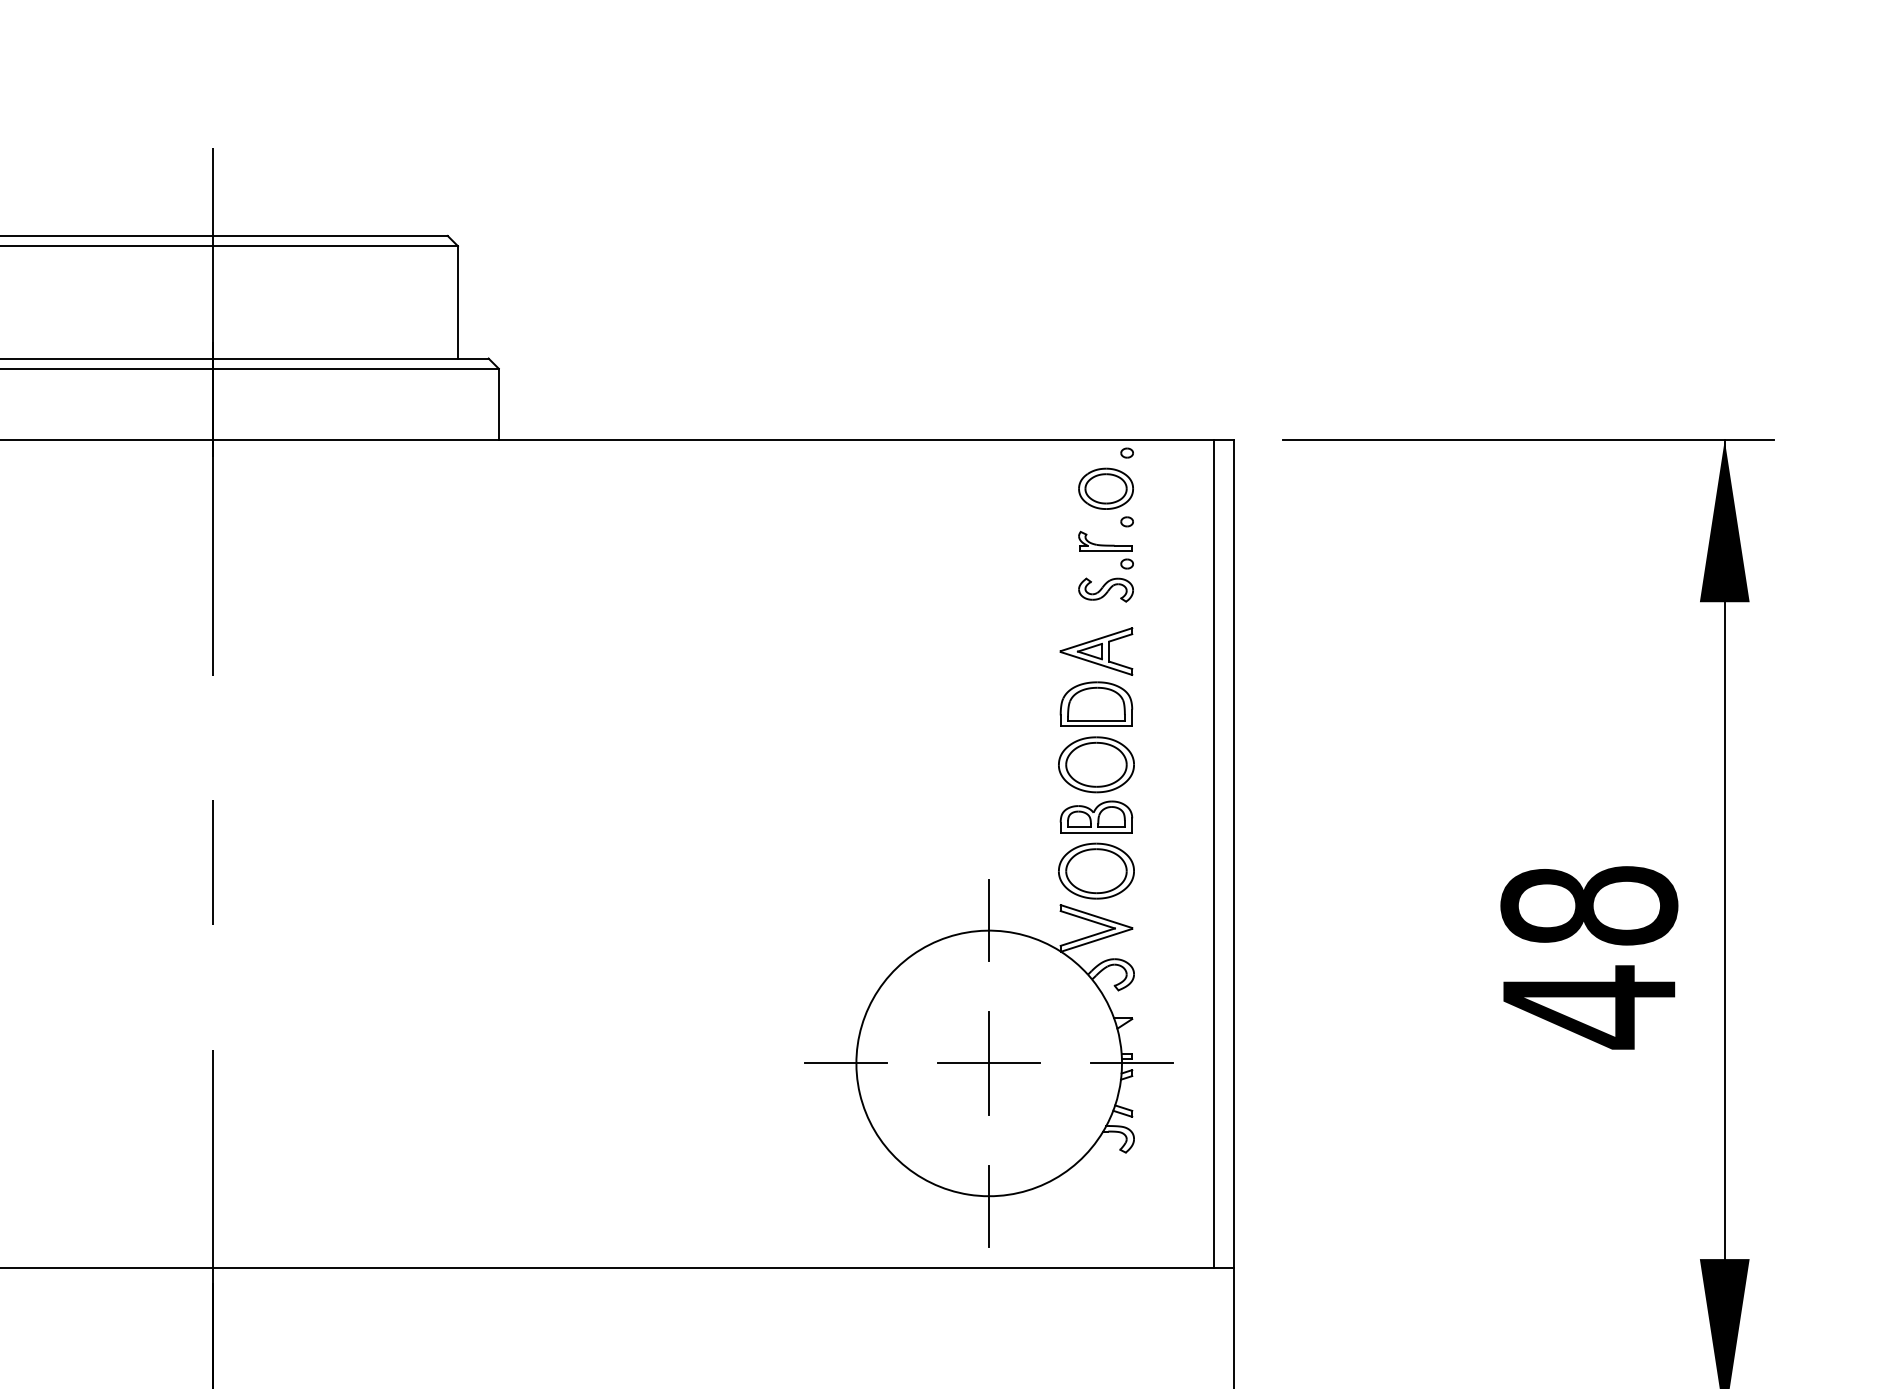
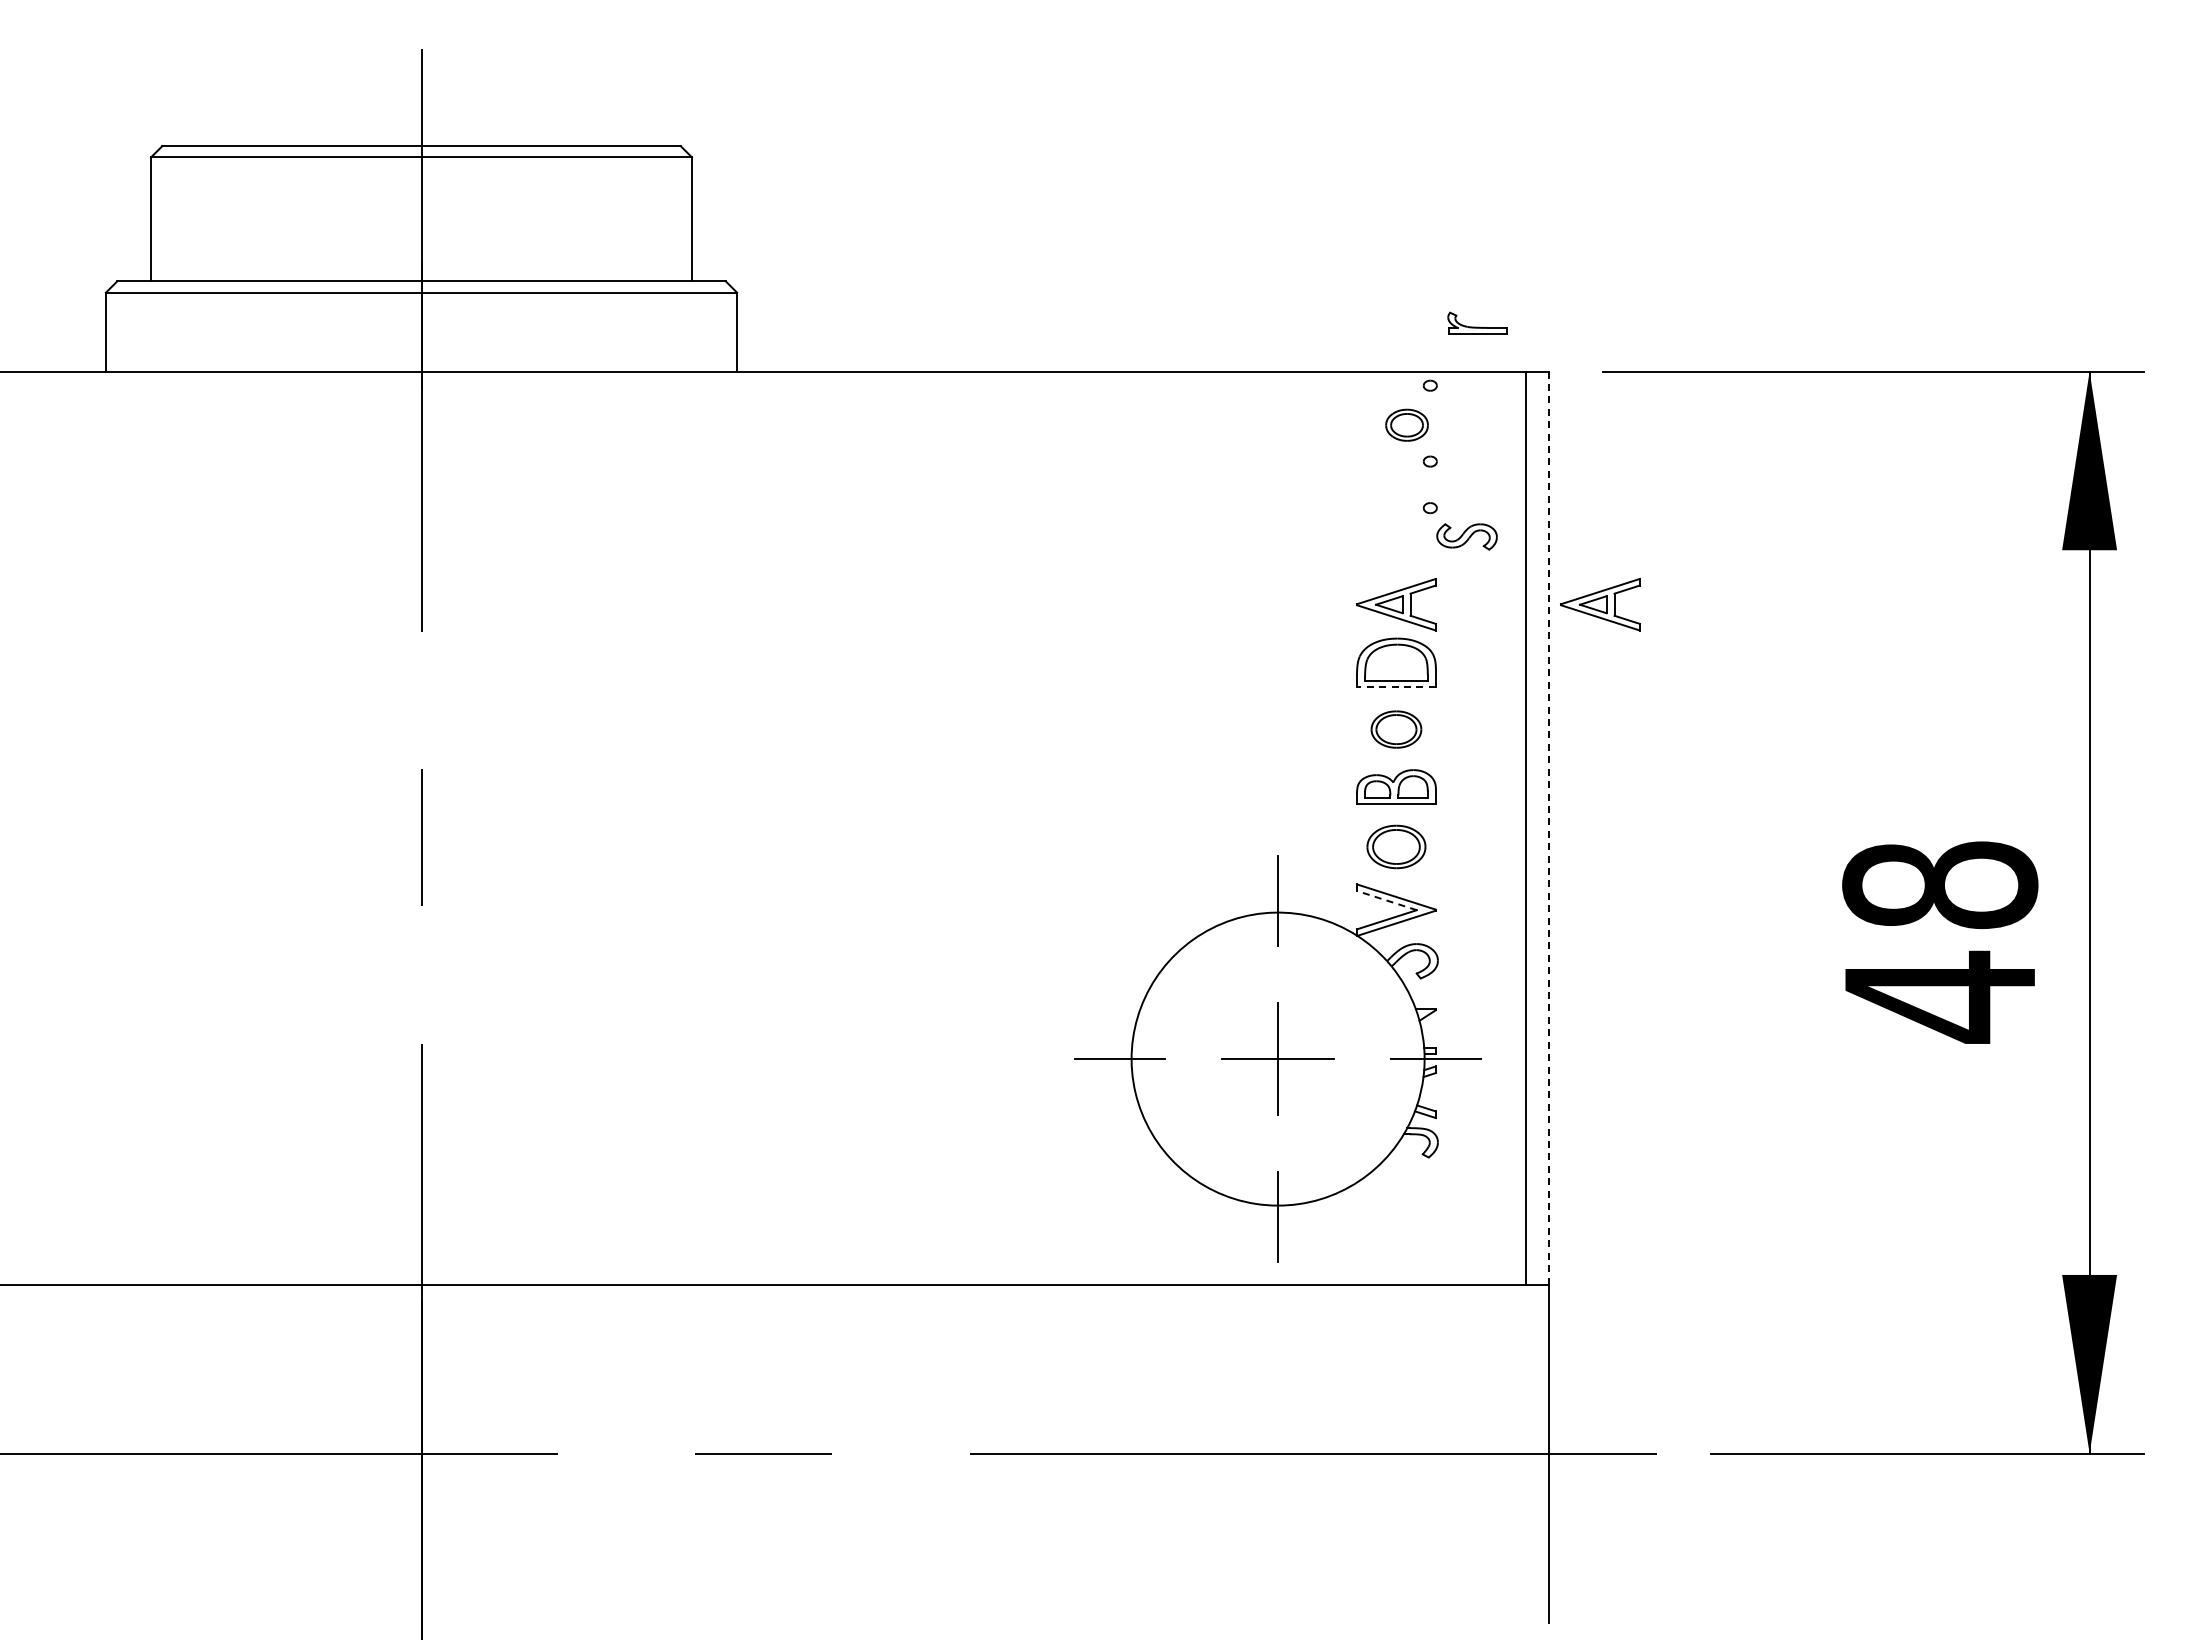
part: (1105, 489) -> (1406, 425), size x0.7
part: (1105, 540) -> (1477, 322), moved
part: (1105, 589) -> (1466, 536), moved
part: (1281, 651) -> (1600, 604), added
line: (1095, 726) -> (1395, 687), solid -> dashed
part: (1096, 764) -> (1396, 729), size x0.6
line: (1234, 853) -> (1548, 827), solid -> dashed
part: (1096, 870) -> (1396, 846), size x0.7
line: (1087, 919) -> (1386, 900), solid -> dashed

